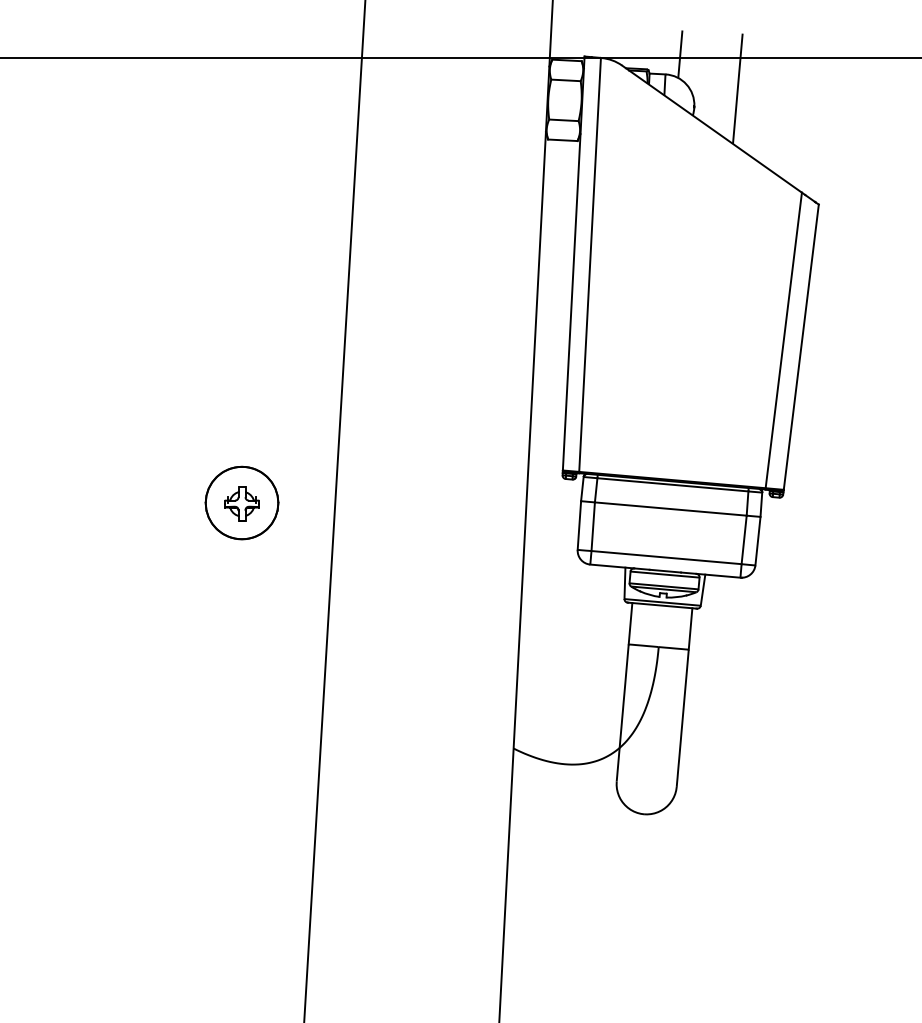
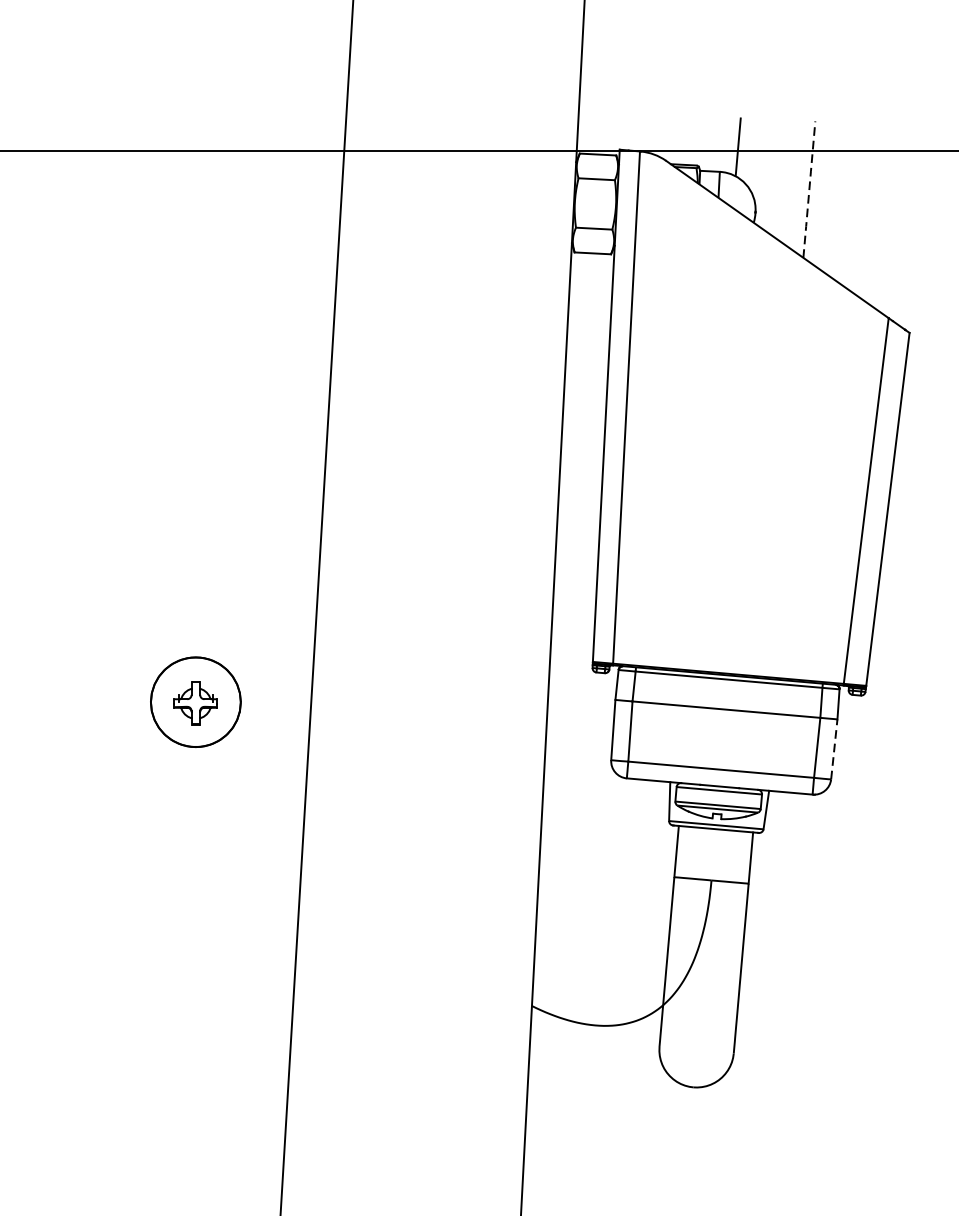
line: (737, 88) -> (808, 189), solid -> dashed
line: (758, 540) -> (834, 748), solid -> dashed

